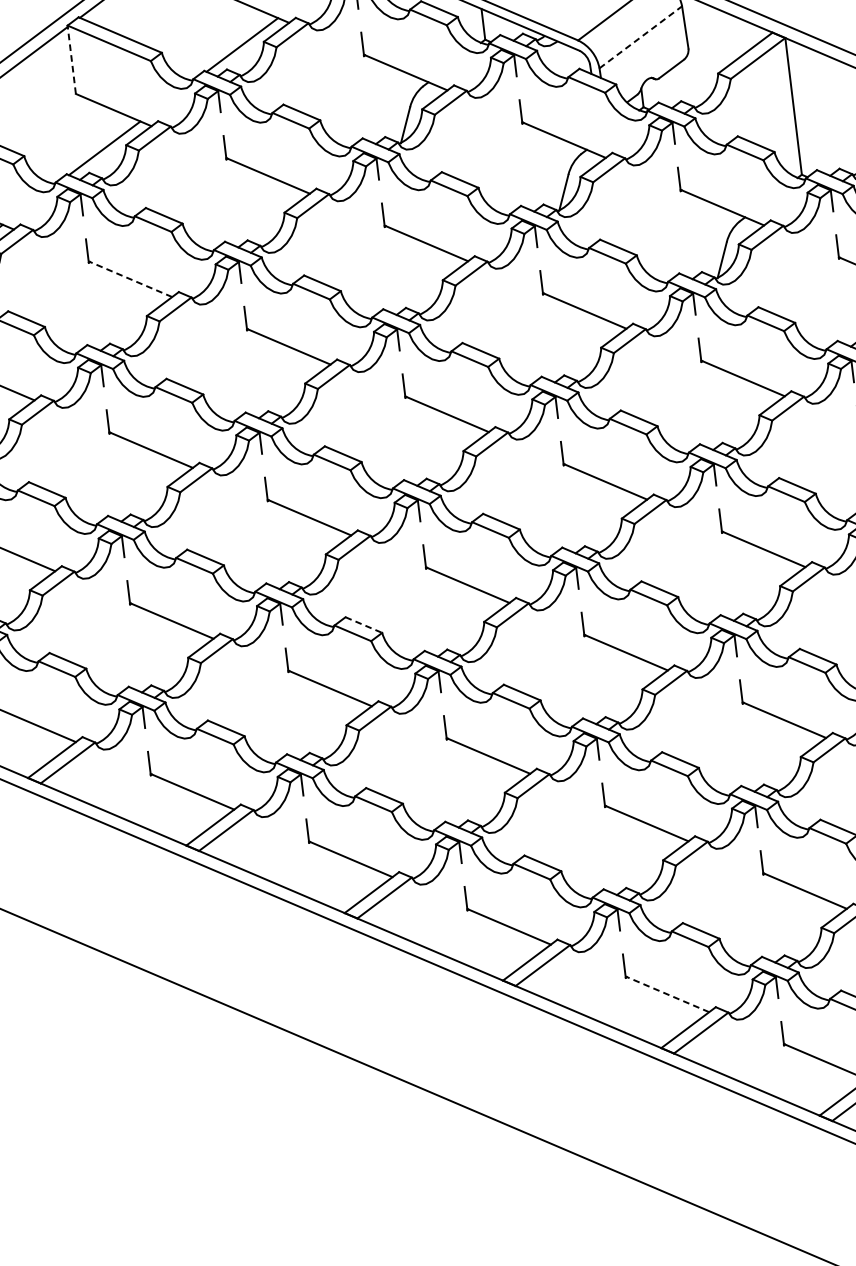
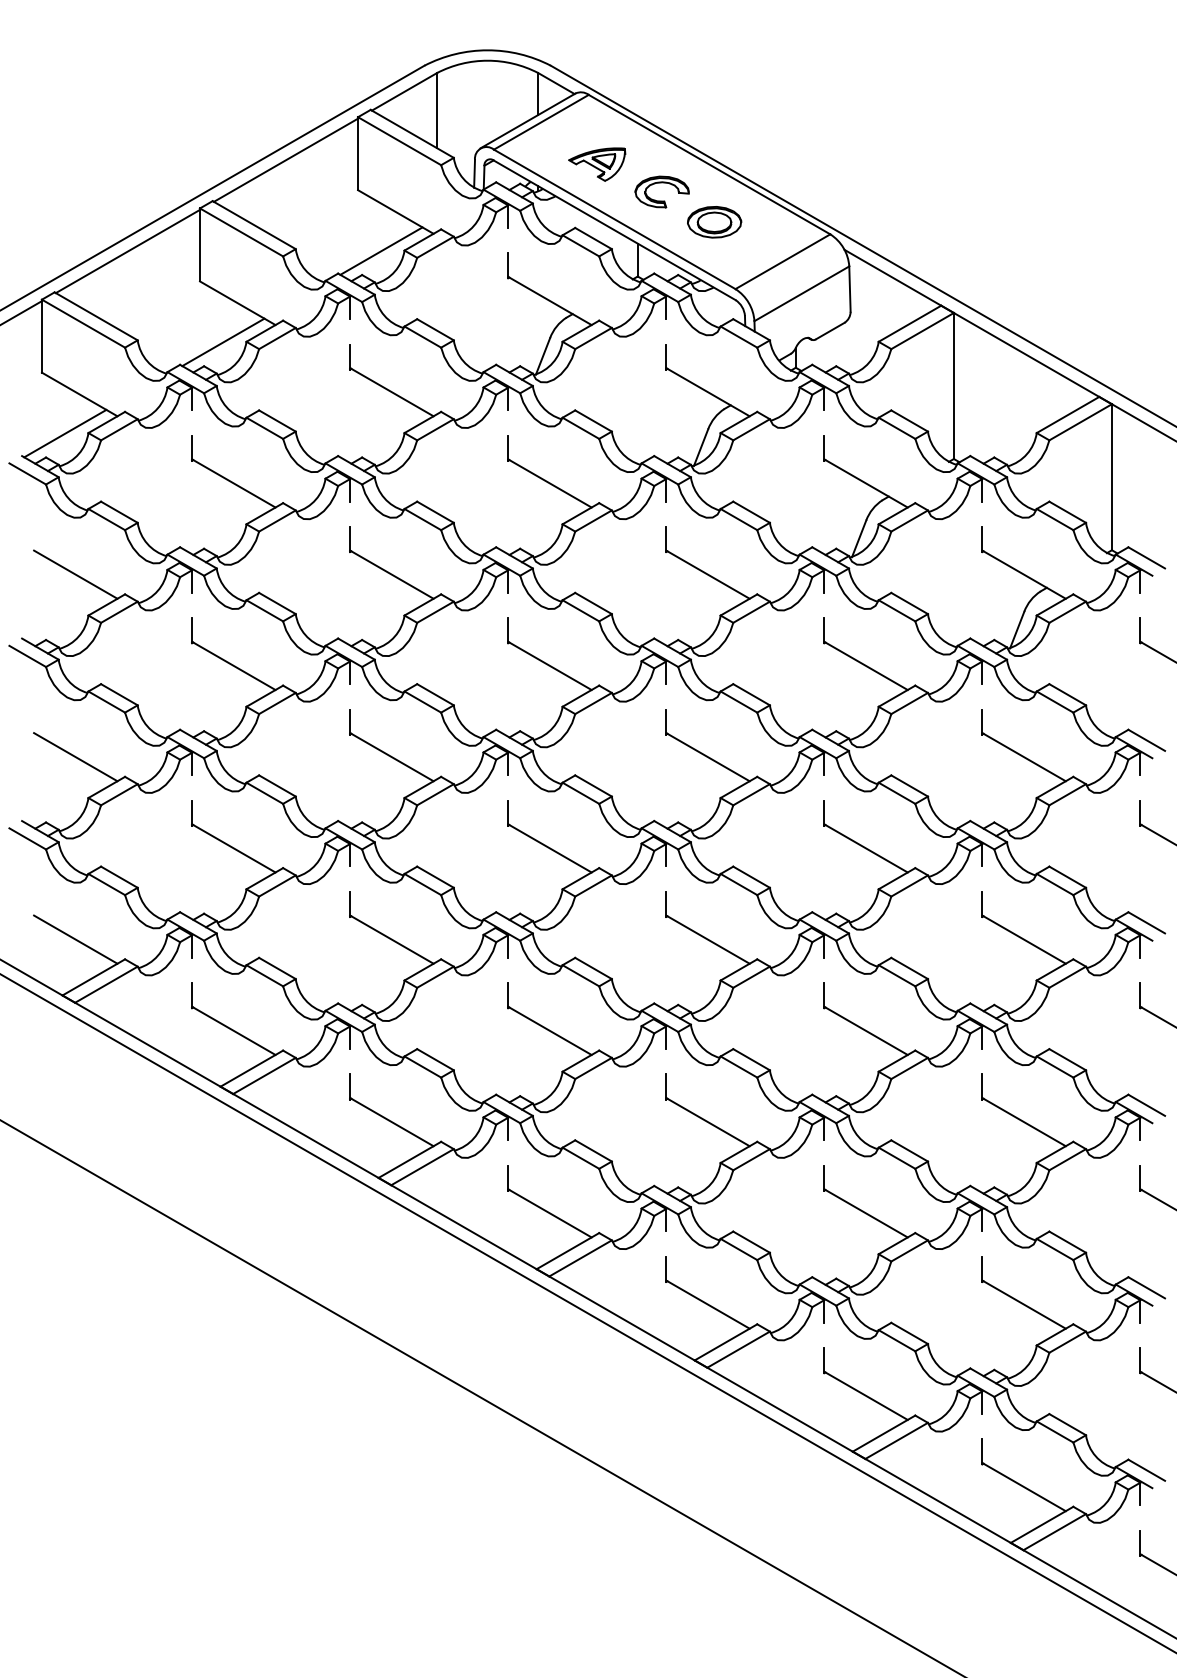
line: (640, 37) -> (801, 293), dashed -> solid
line: (72, 59) -> (200, 244), dashed -> solid
line: (130, 279) -> (233, 483), dashed -> solid
line: (363, 625) -> (435, 877), dashed -> solid
line: (666, 994) -> (707, 1304), dashed -> solid

